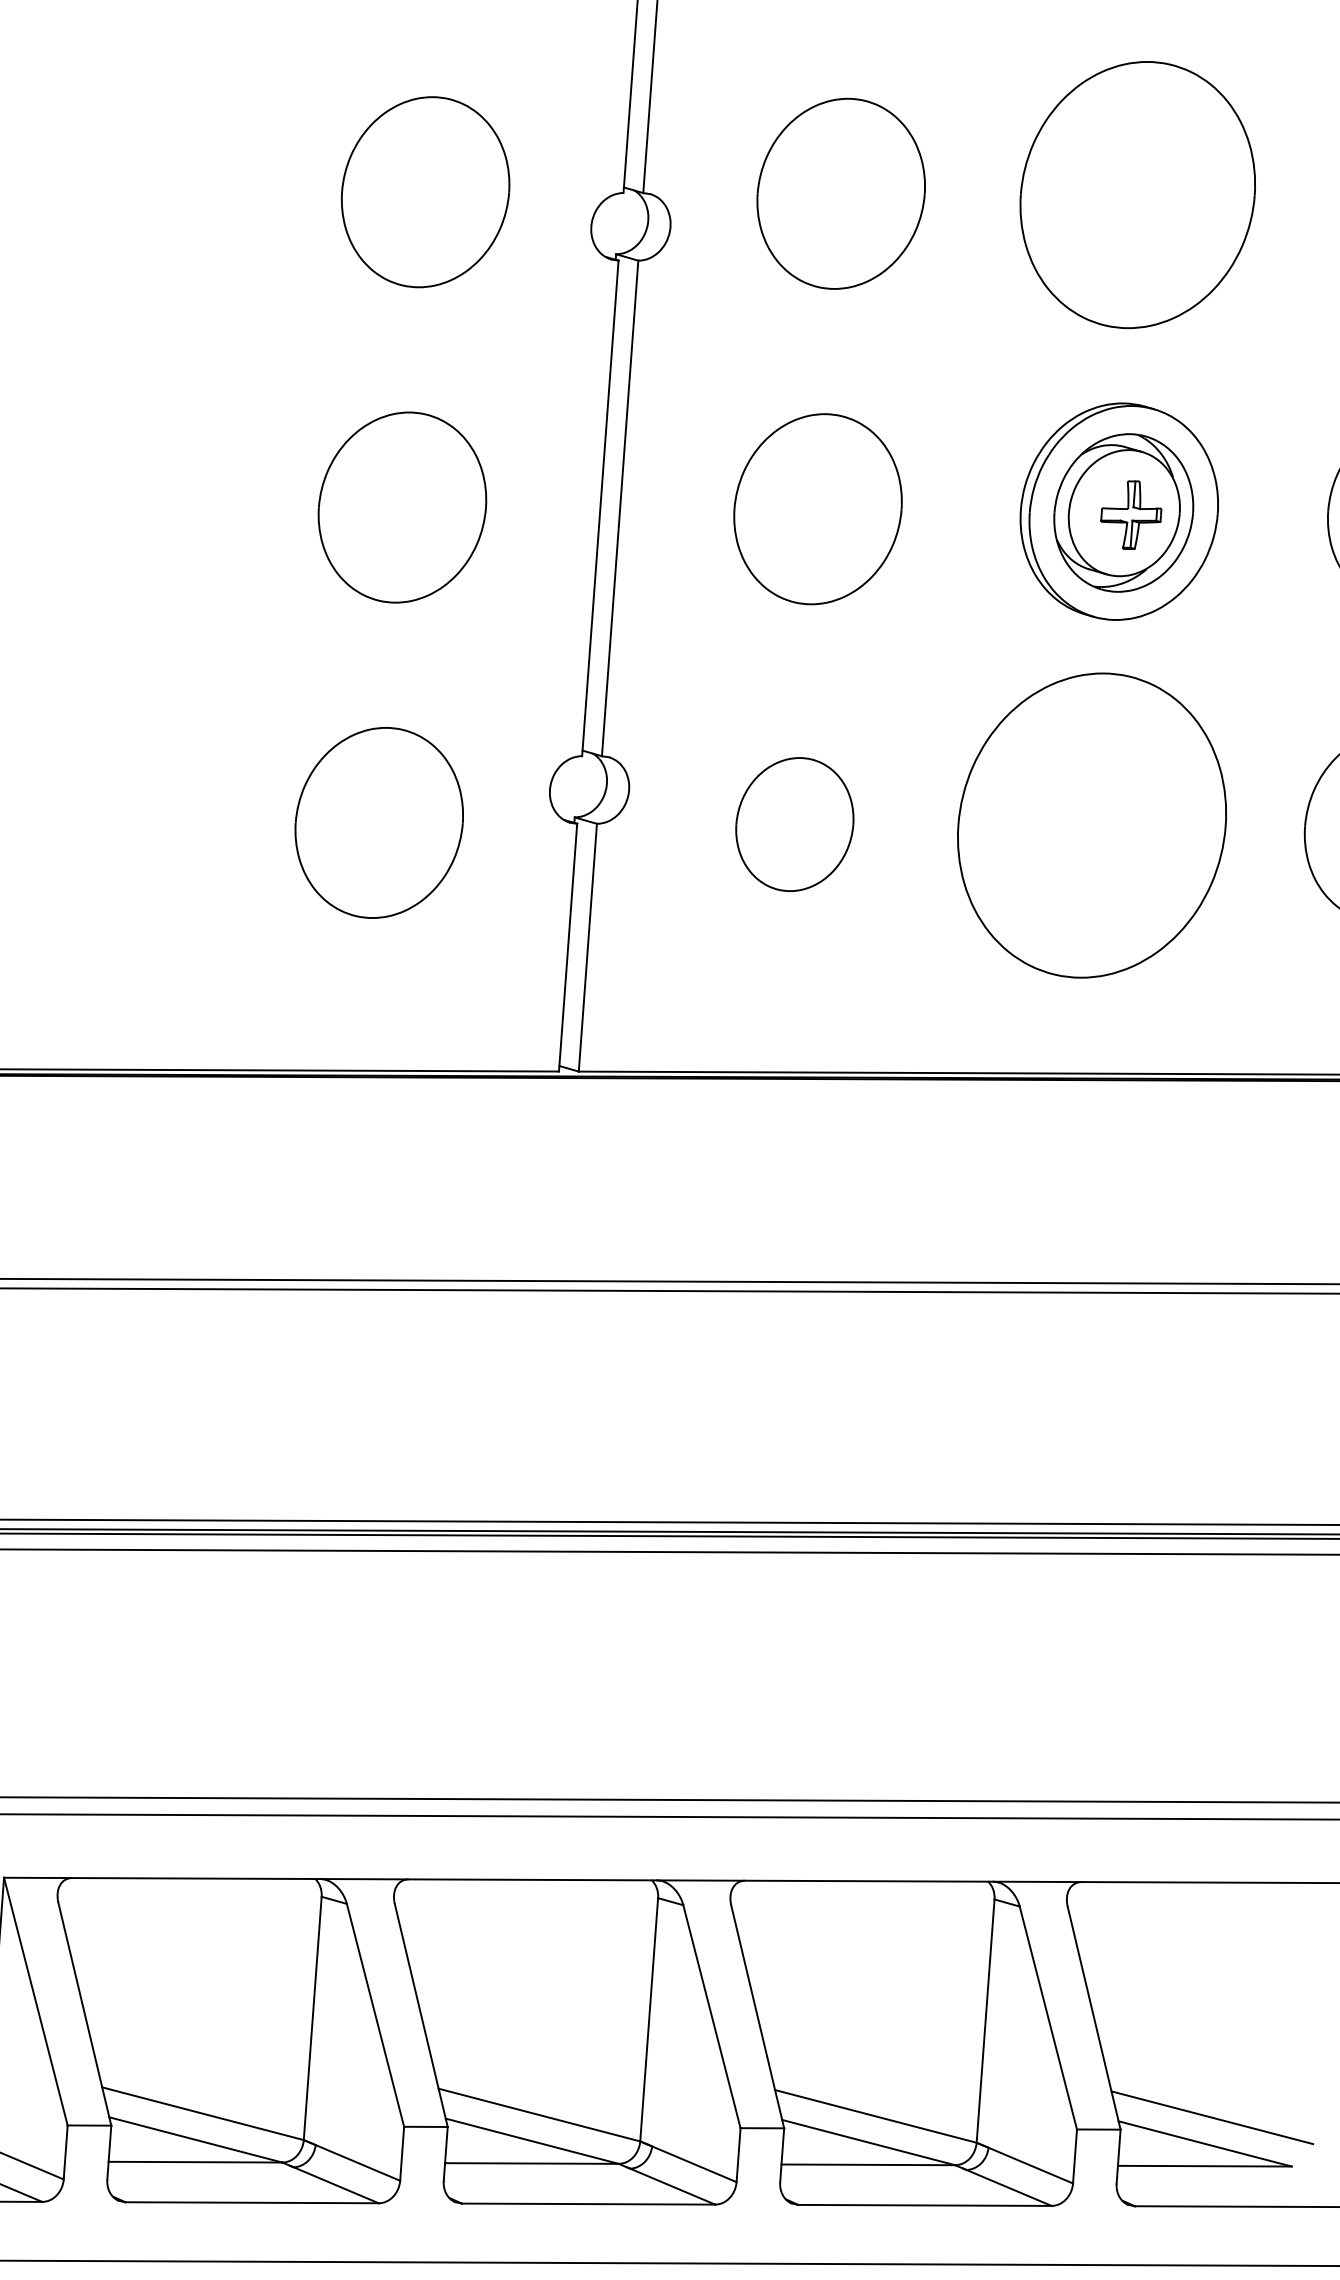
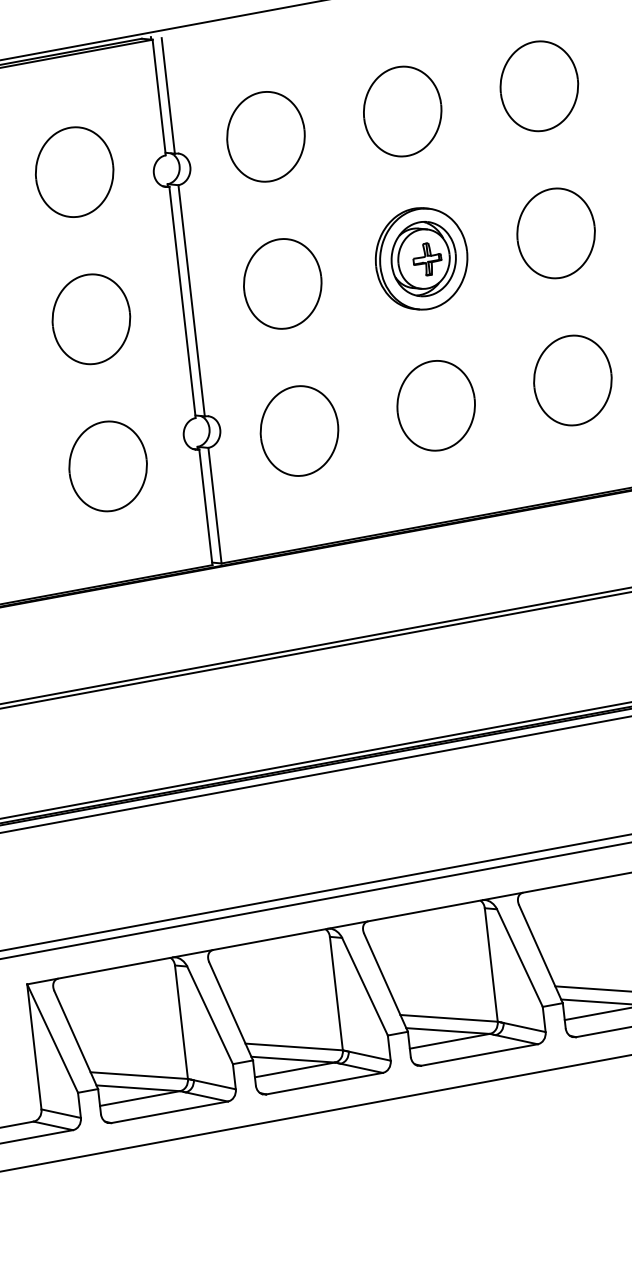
part: (1137, 194) -> (402, 111), size x0.71
part: (795, 823) -> (299, 430), size x1.43
part: (1090, 824) -> (435, 405), size x0.62

